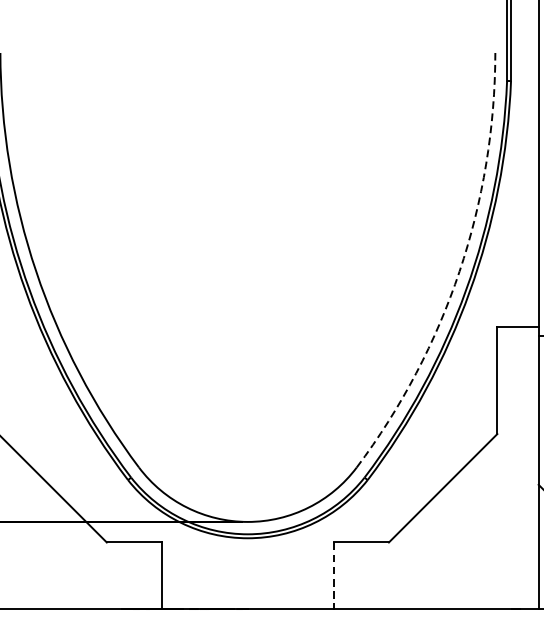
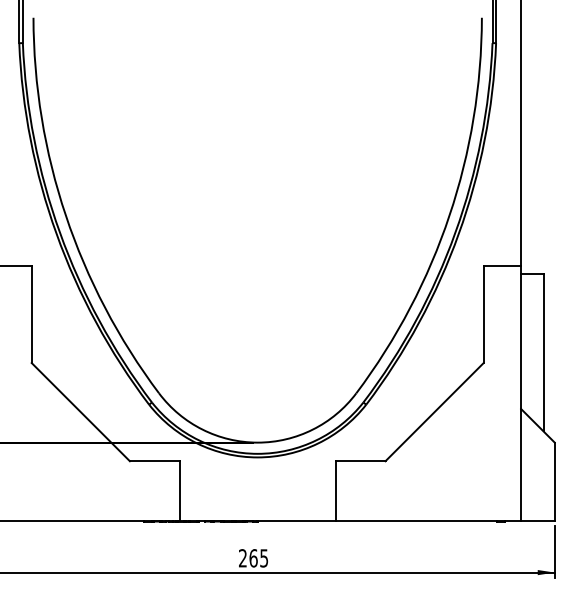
arc: (459, 271) -> (449, 215), dashed -> solid
line: (333, 575) -> (335, 491), dashed -> solid

